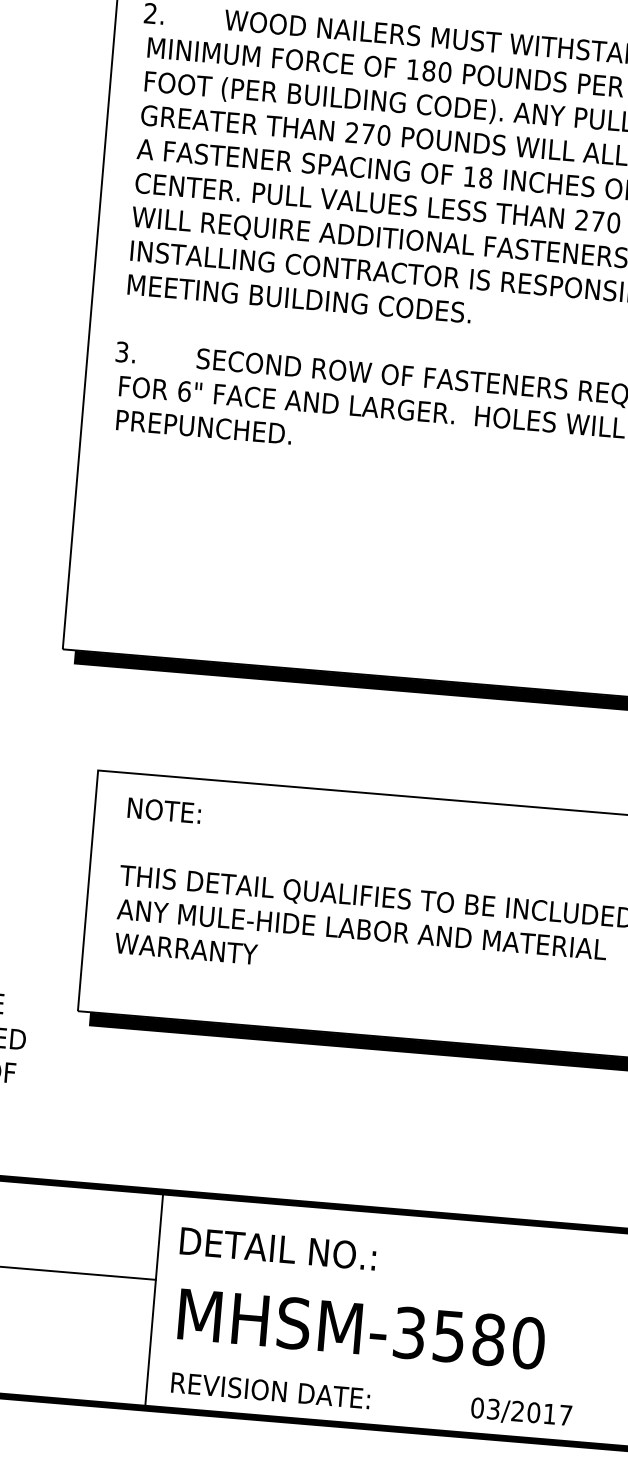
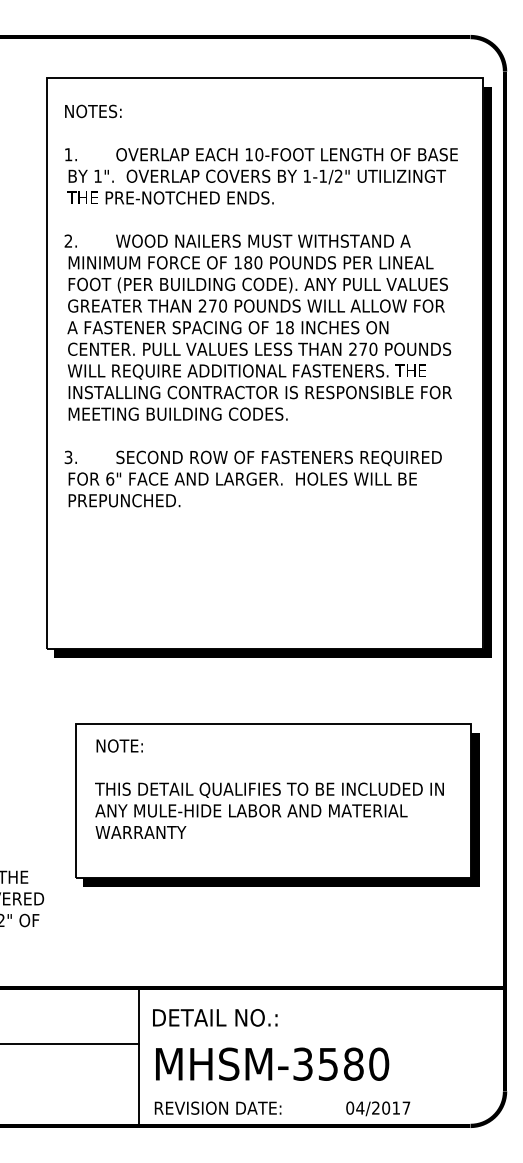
text: (493, 1408) -> (360, 1107), 03/2017 -> 04/2017

